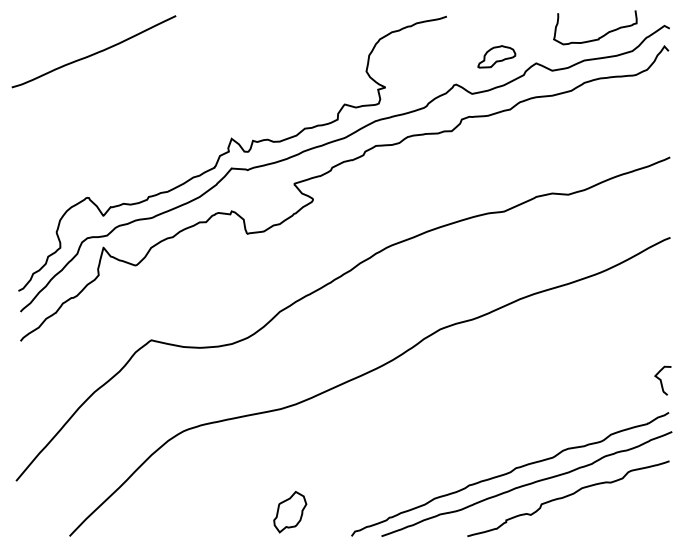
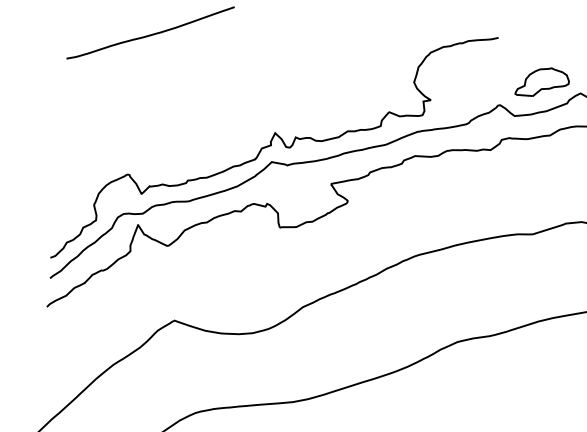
part: (496, 56) -> (542, 82), size x1.43

